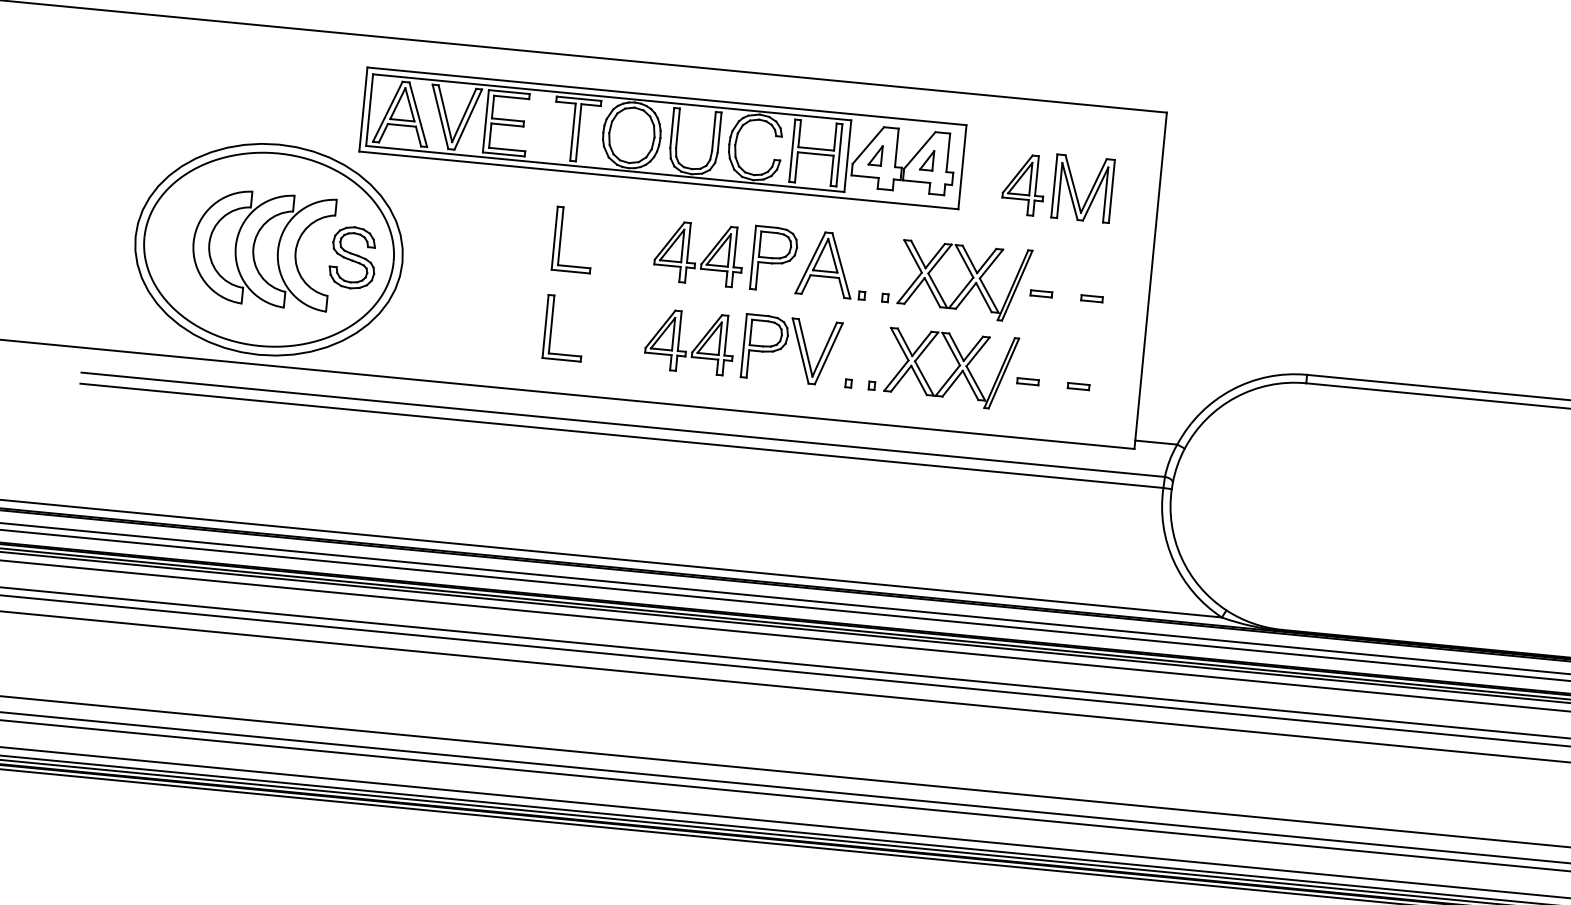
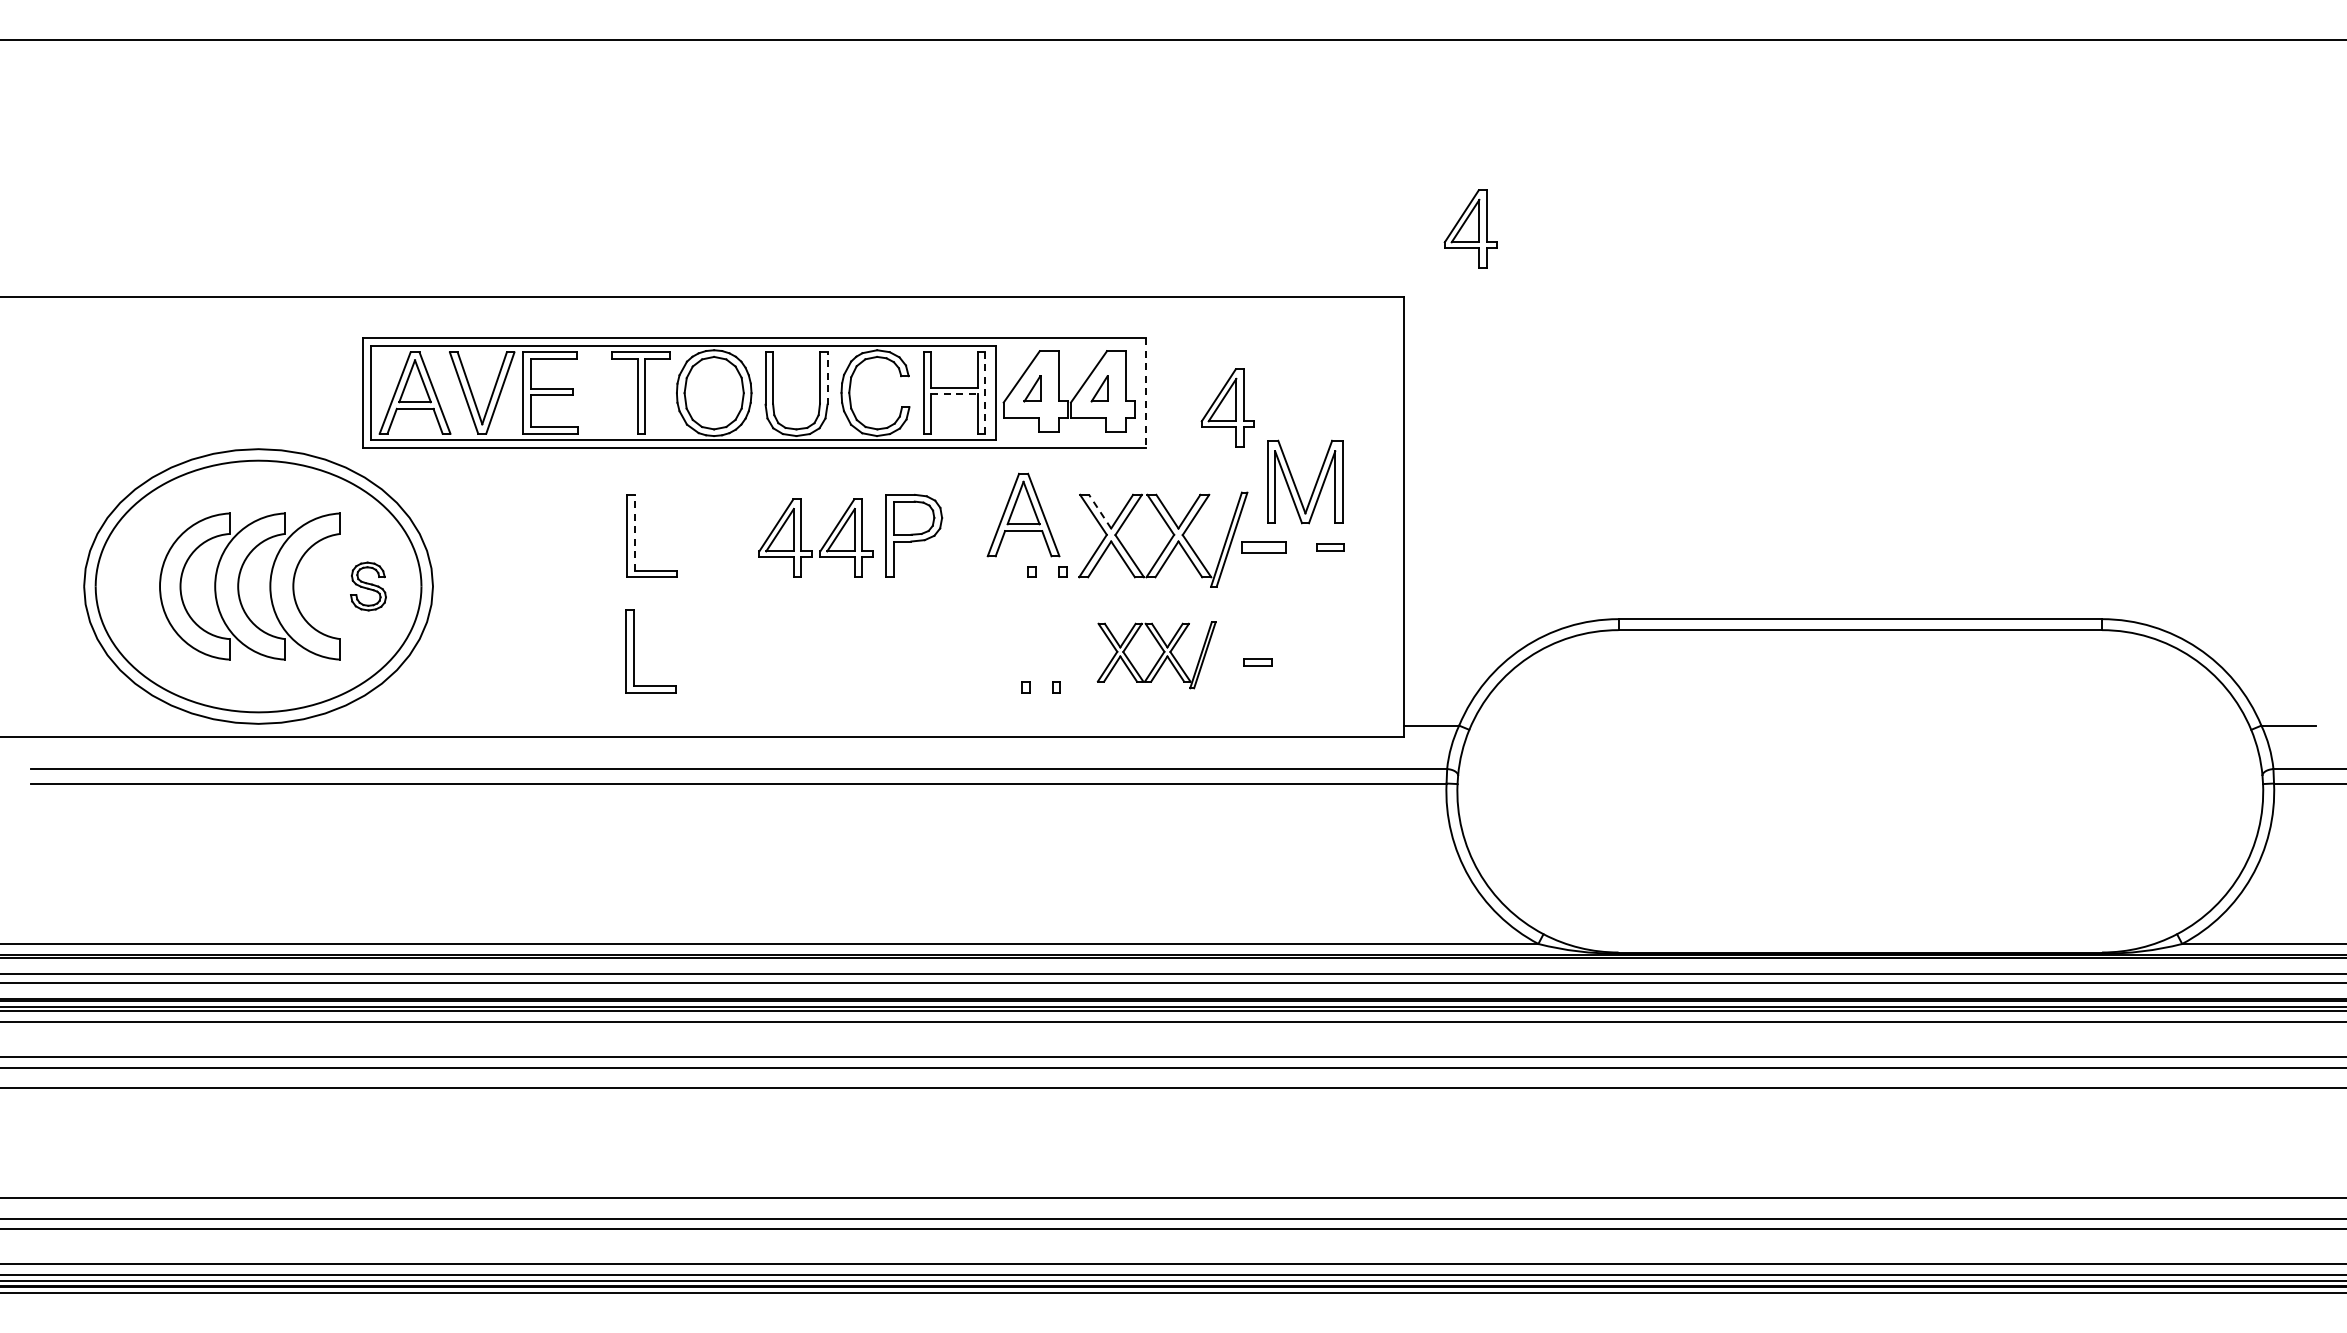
part: (1222, 65) -> (1470, 228), added
line: (719, 132) -> (827, 378), solid -> dashed
line: (816, 154) -> (955, 394), solid -> dashed
line: (839, 155) -> (985, 393), solid -> dashed
line: (962, 167) -> (1146, 393), solid -> dashed
part: (1089, 192) -> (1314, 485), moved
line: (560, 236) -> (634, 532), solid -> dashed
line: (917, 254) -> (1099, 511), solid -> dashed
part: (353, 257) -> (368, 586), size x0.6
part: (825, 263) -> (1023, 514), moved
part: (1041, 293) -> (1264, 547), size x1.6
part: (786, 344) -> (940, 644), removed
part: (695, 346) -> (823, 658), removed
part: (950, 368) -> (1156, 655), size x0.7
part: (1078, 386) -> (1323, 662), removed

